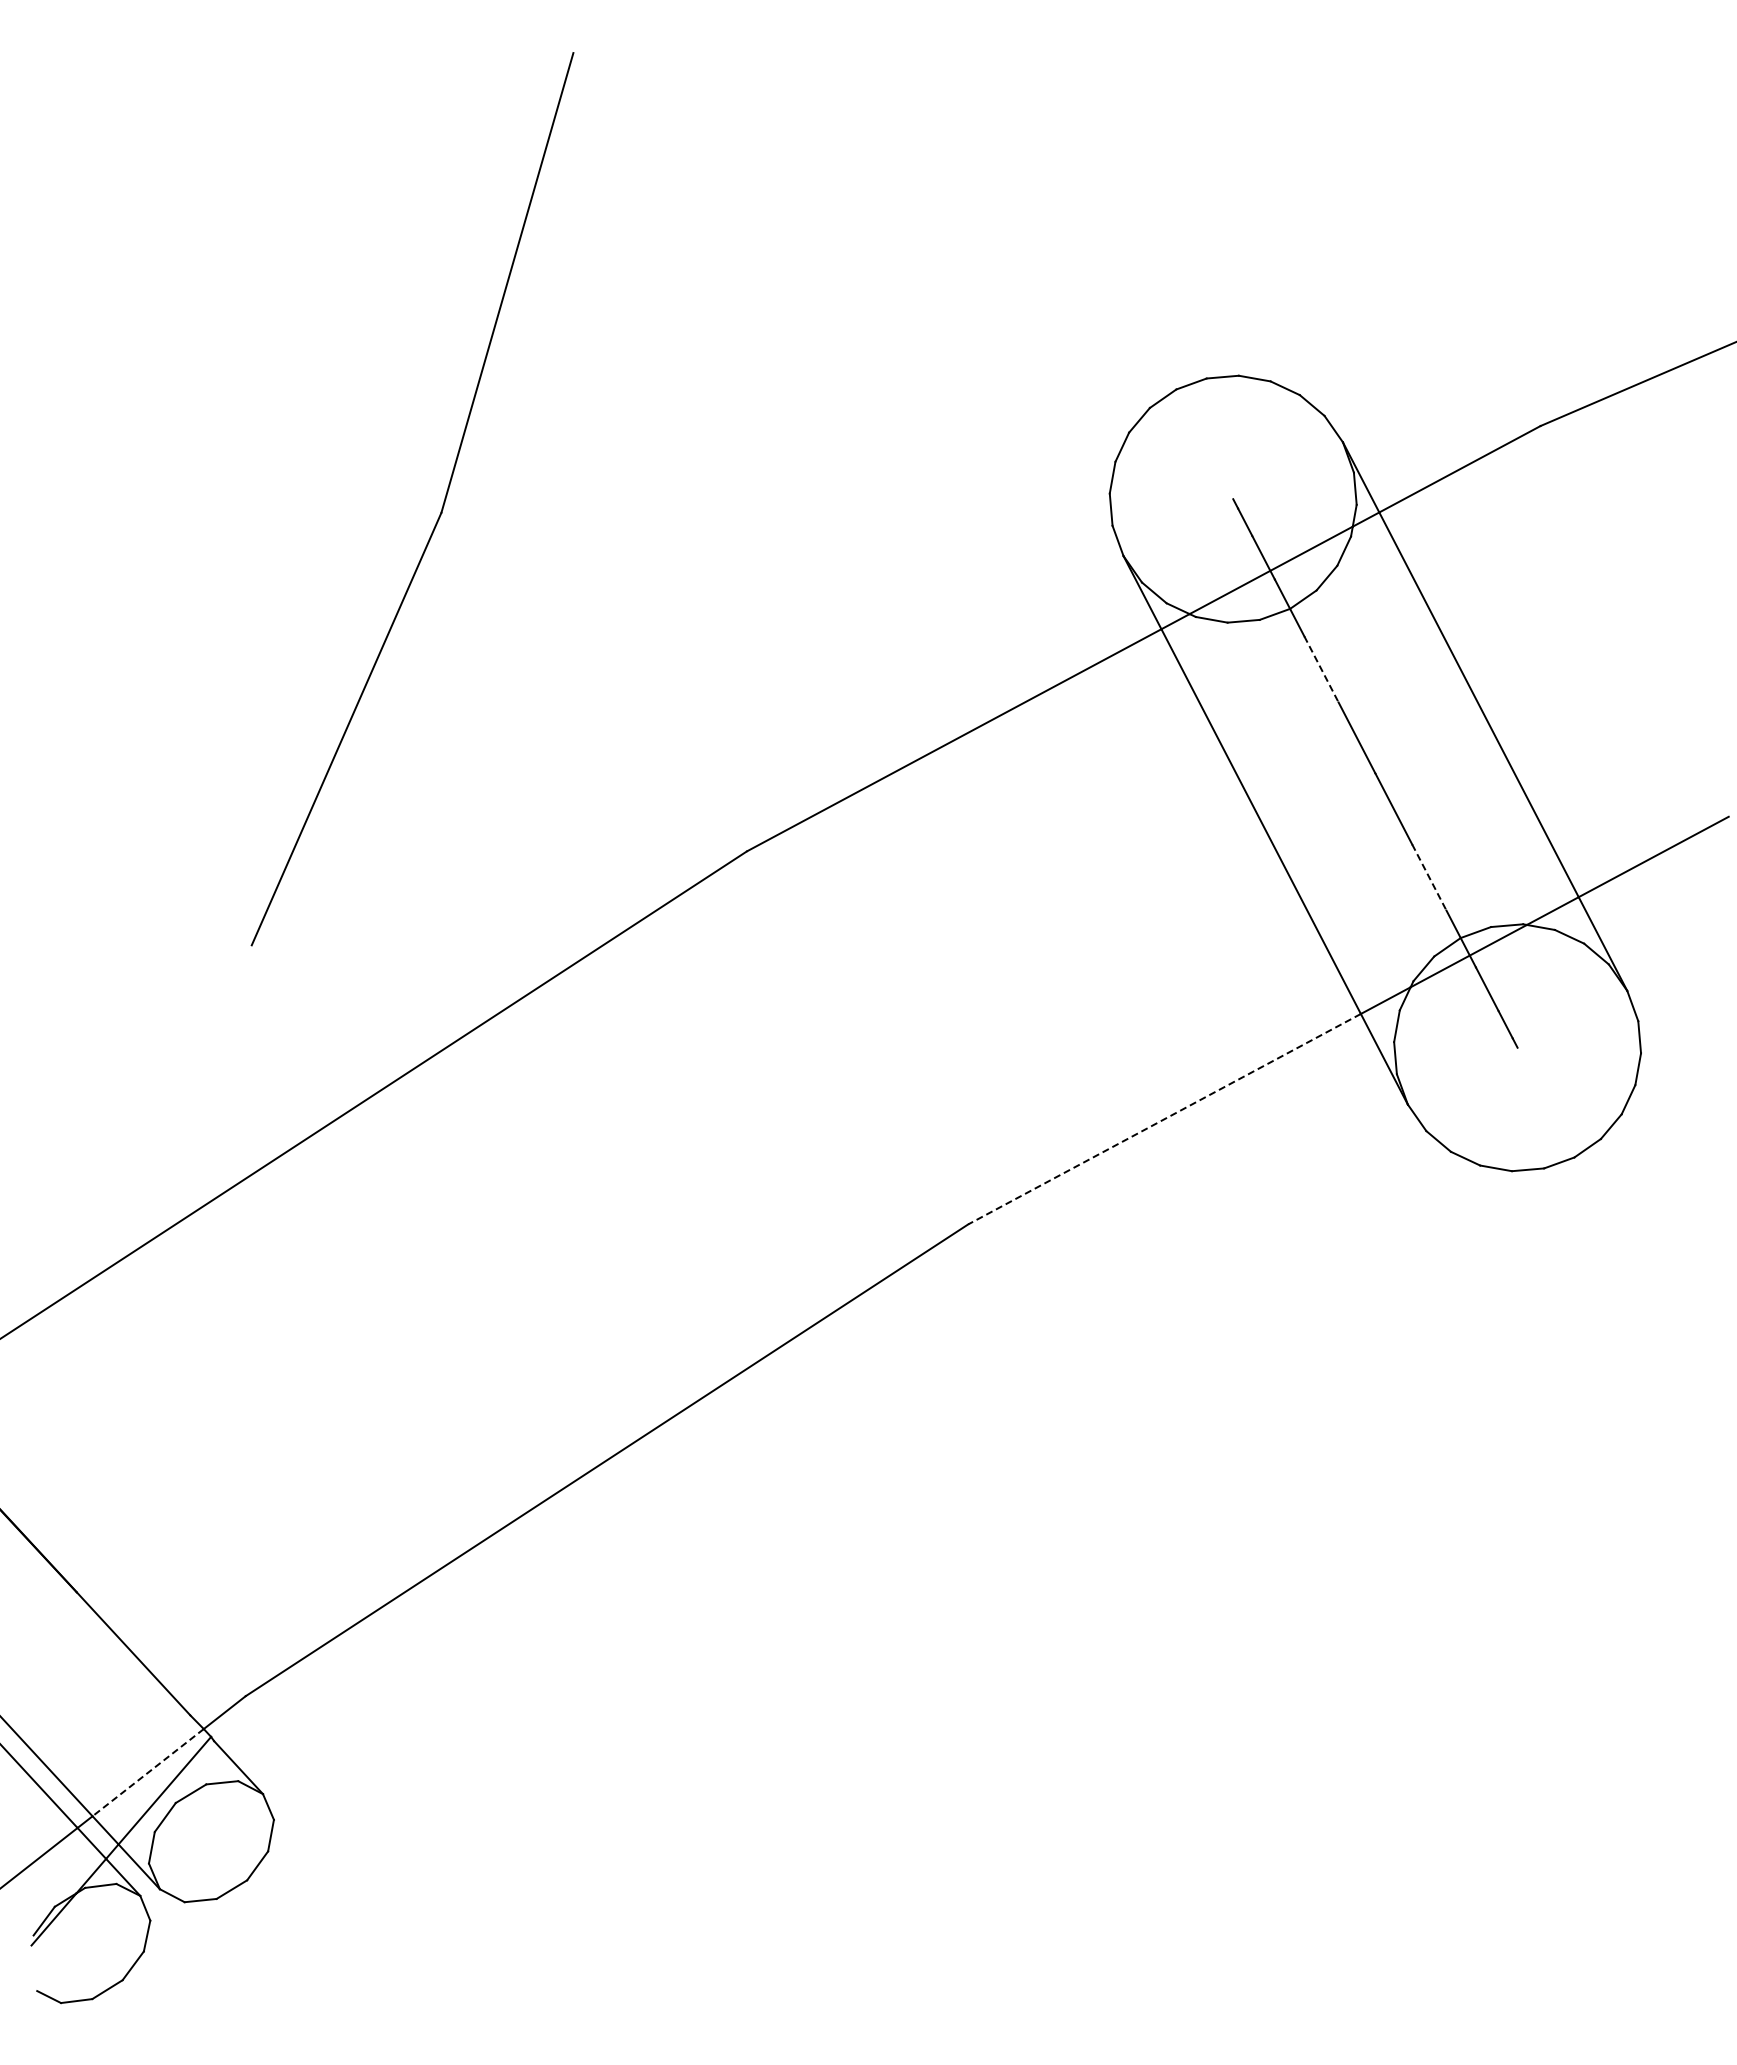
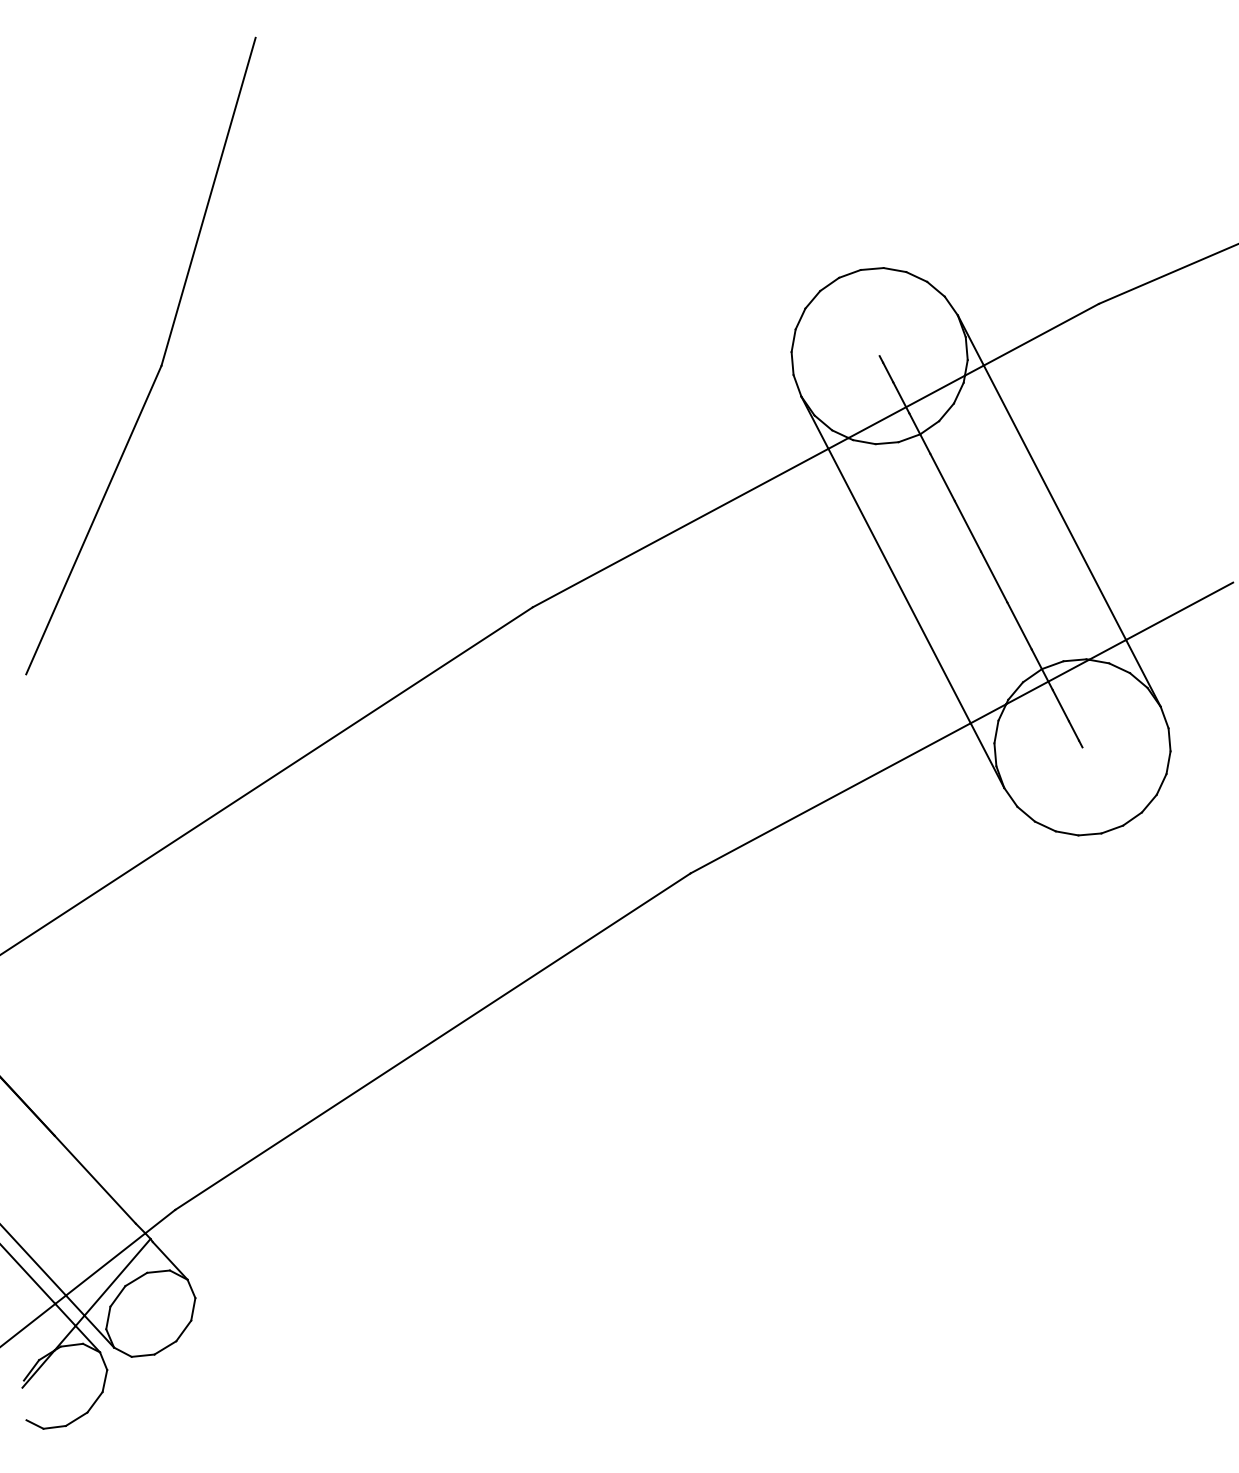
part: (441, 508) -> (161, 362), moved
line: (1321, 669) -> (942, 477), dashed -> solid
line: (1429, 877) -> (1019, 625), dashed -> solid
line: (1164, 1119) -> (830, 798), dashed -> solid
line: (148, 1772) -> (105, 1264), dashed -> solid

